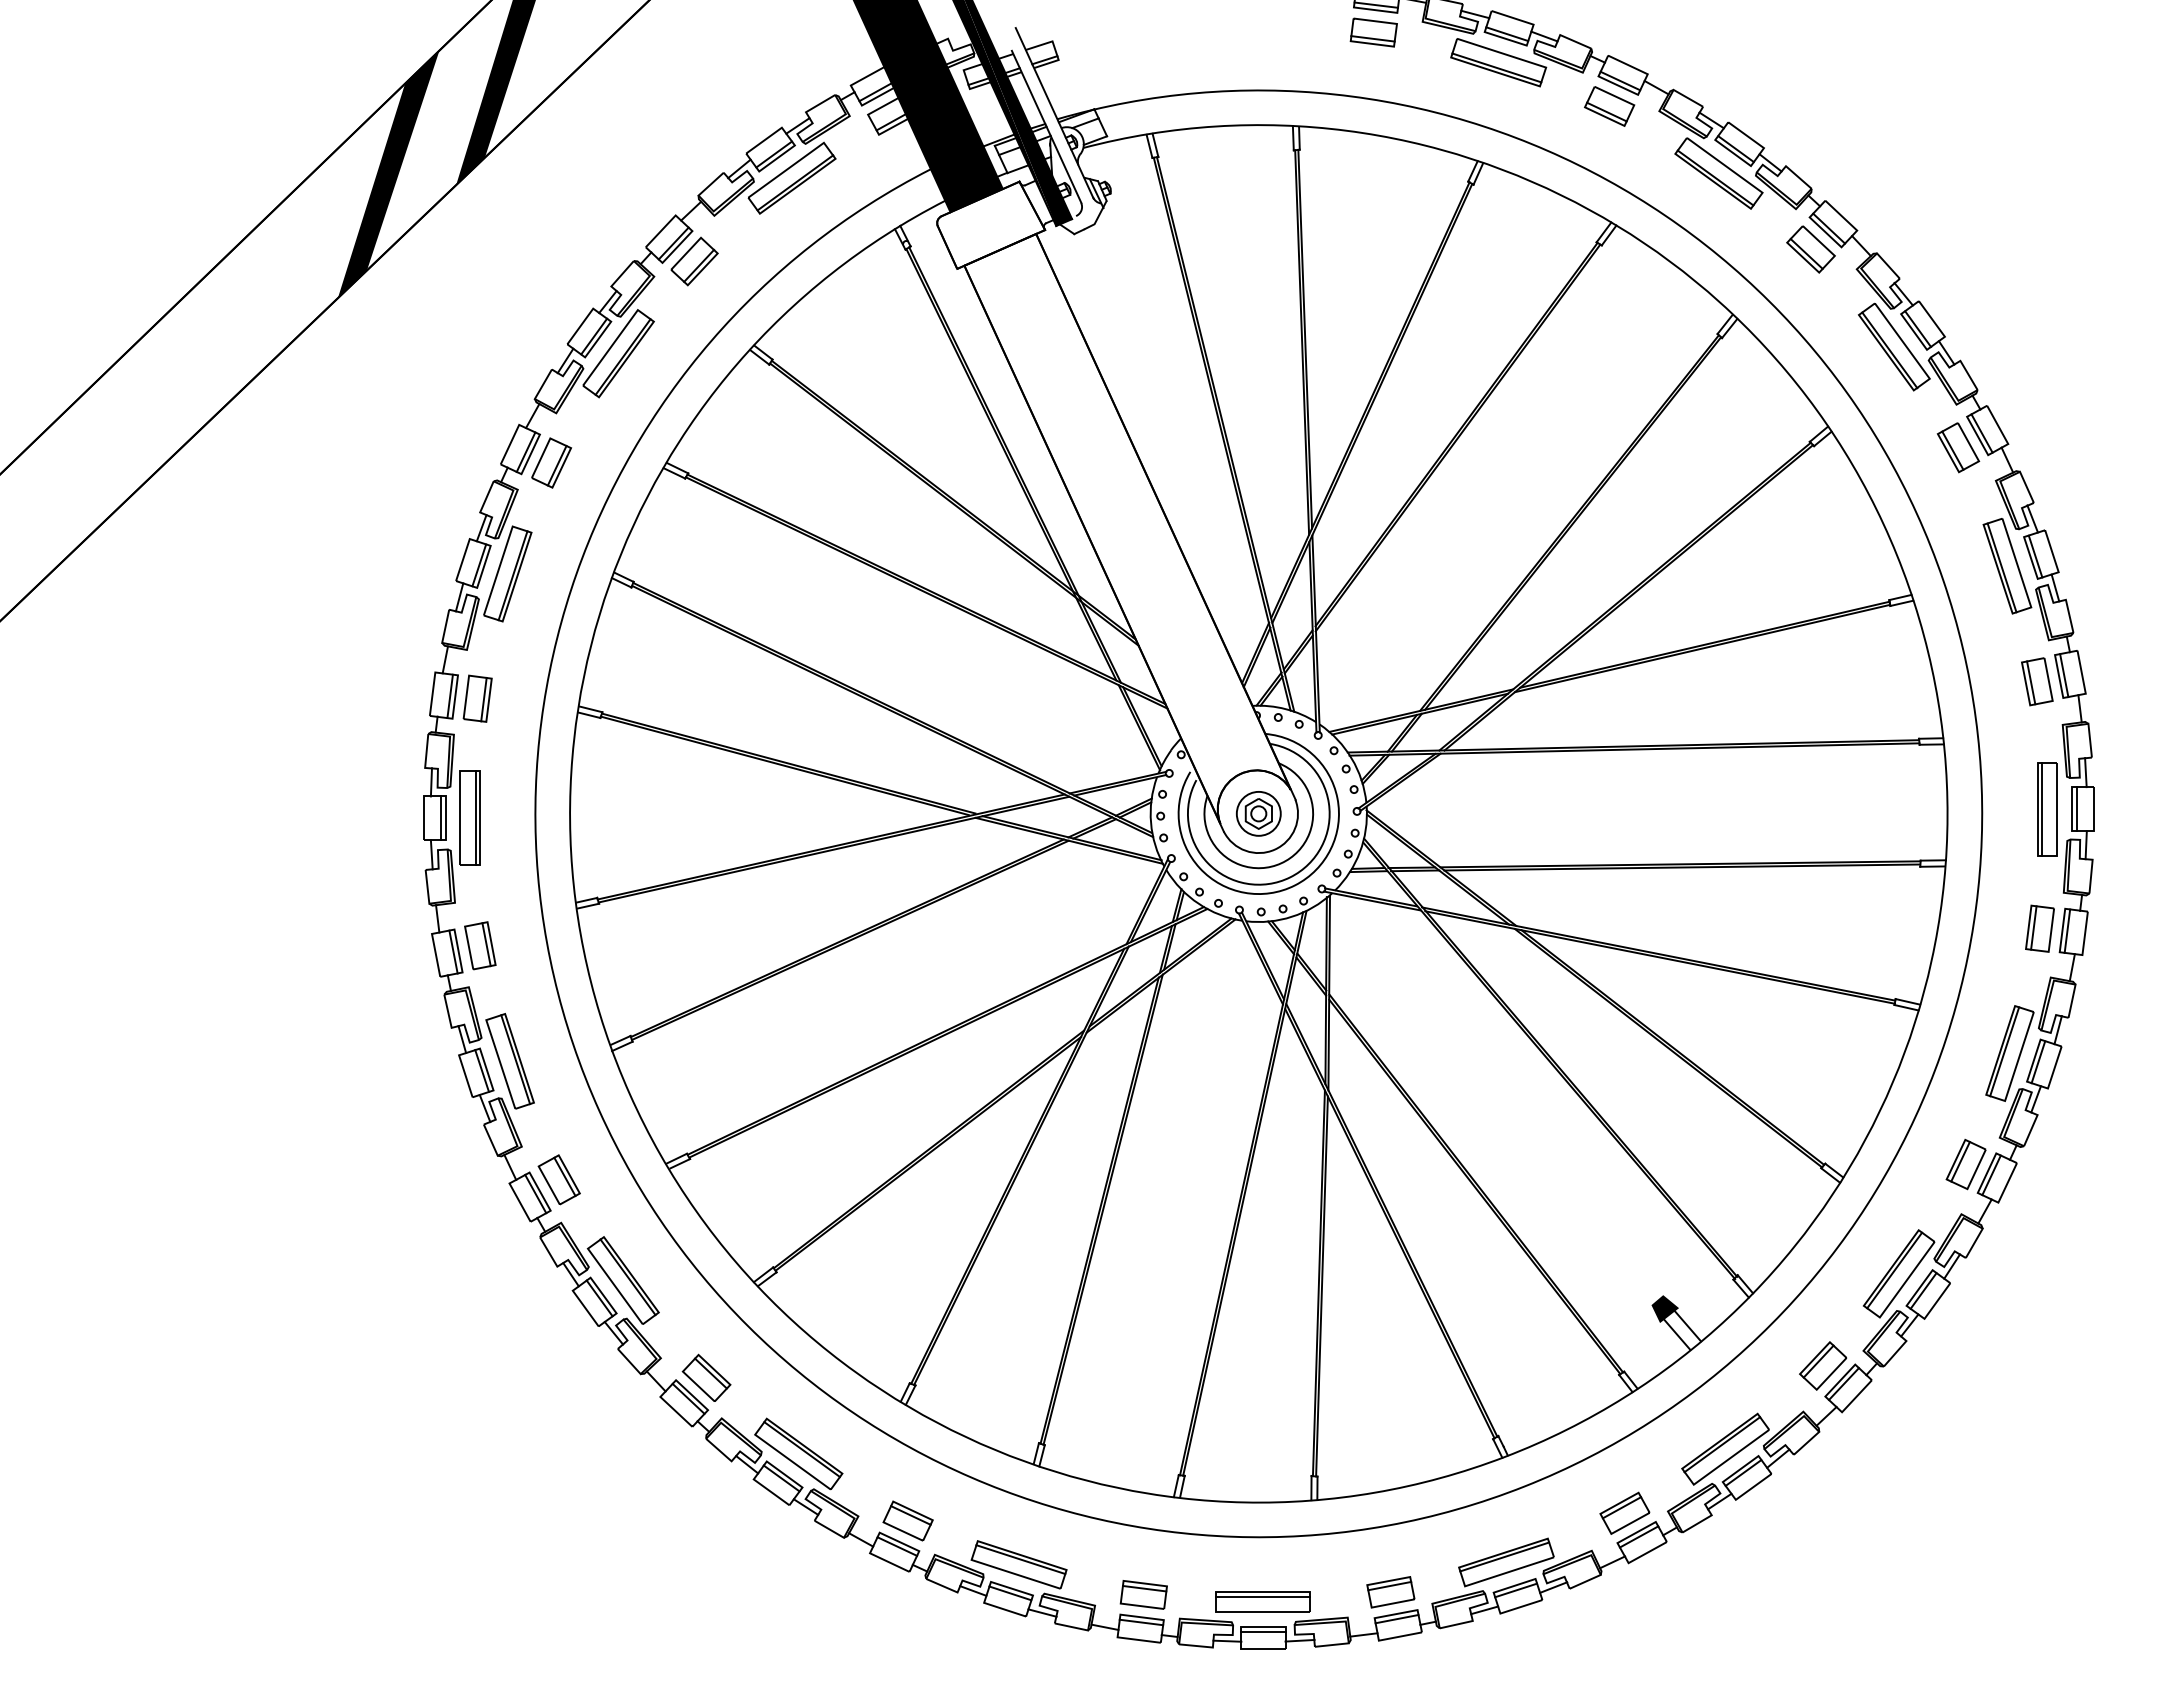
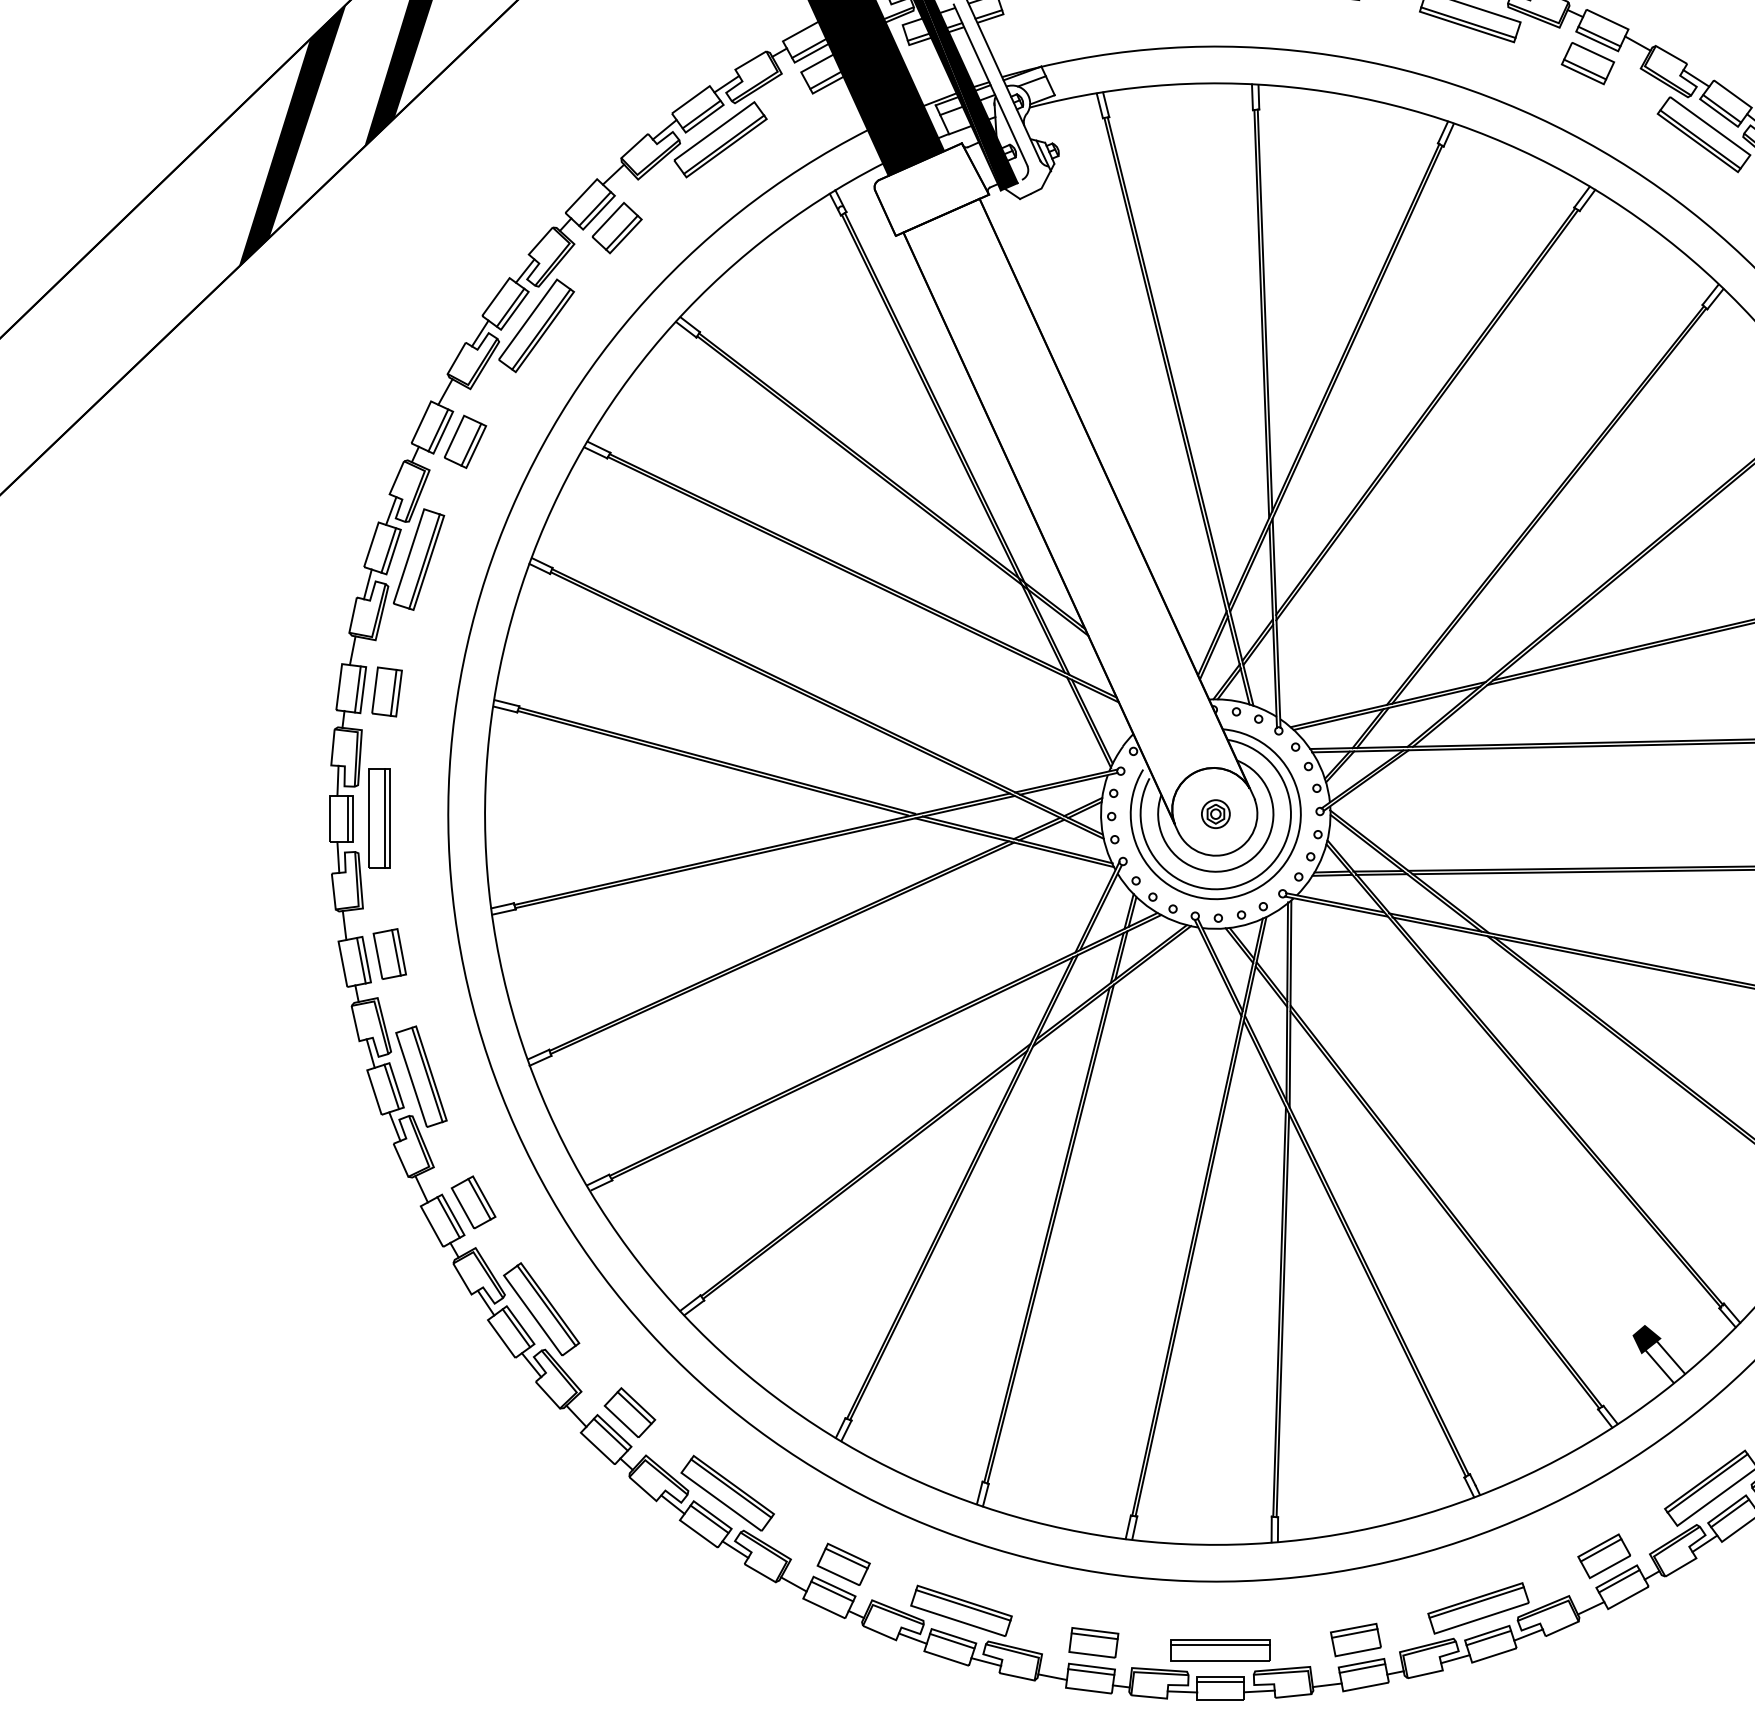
part: (1258, 813) -> (1215, 813), size x0.6

